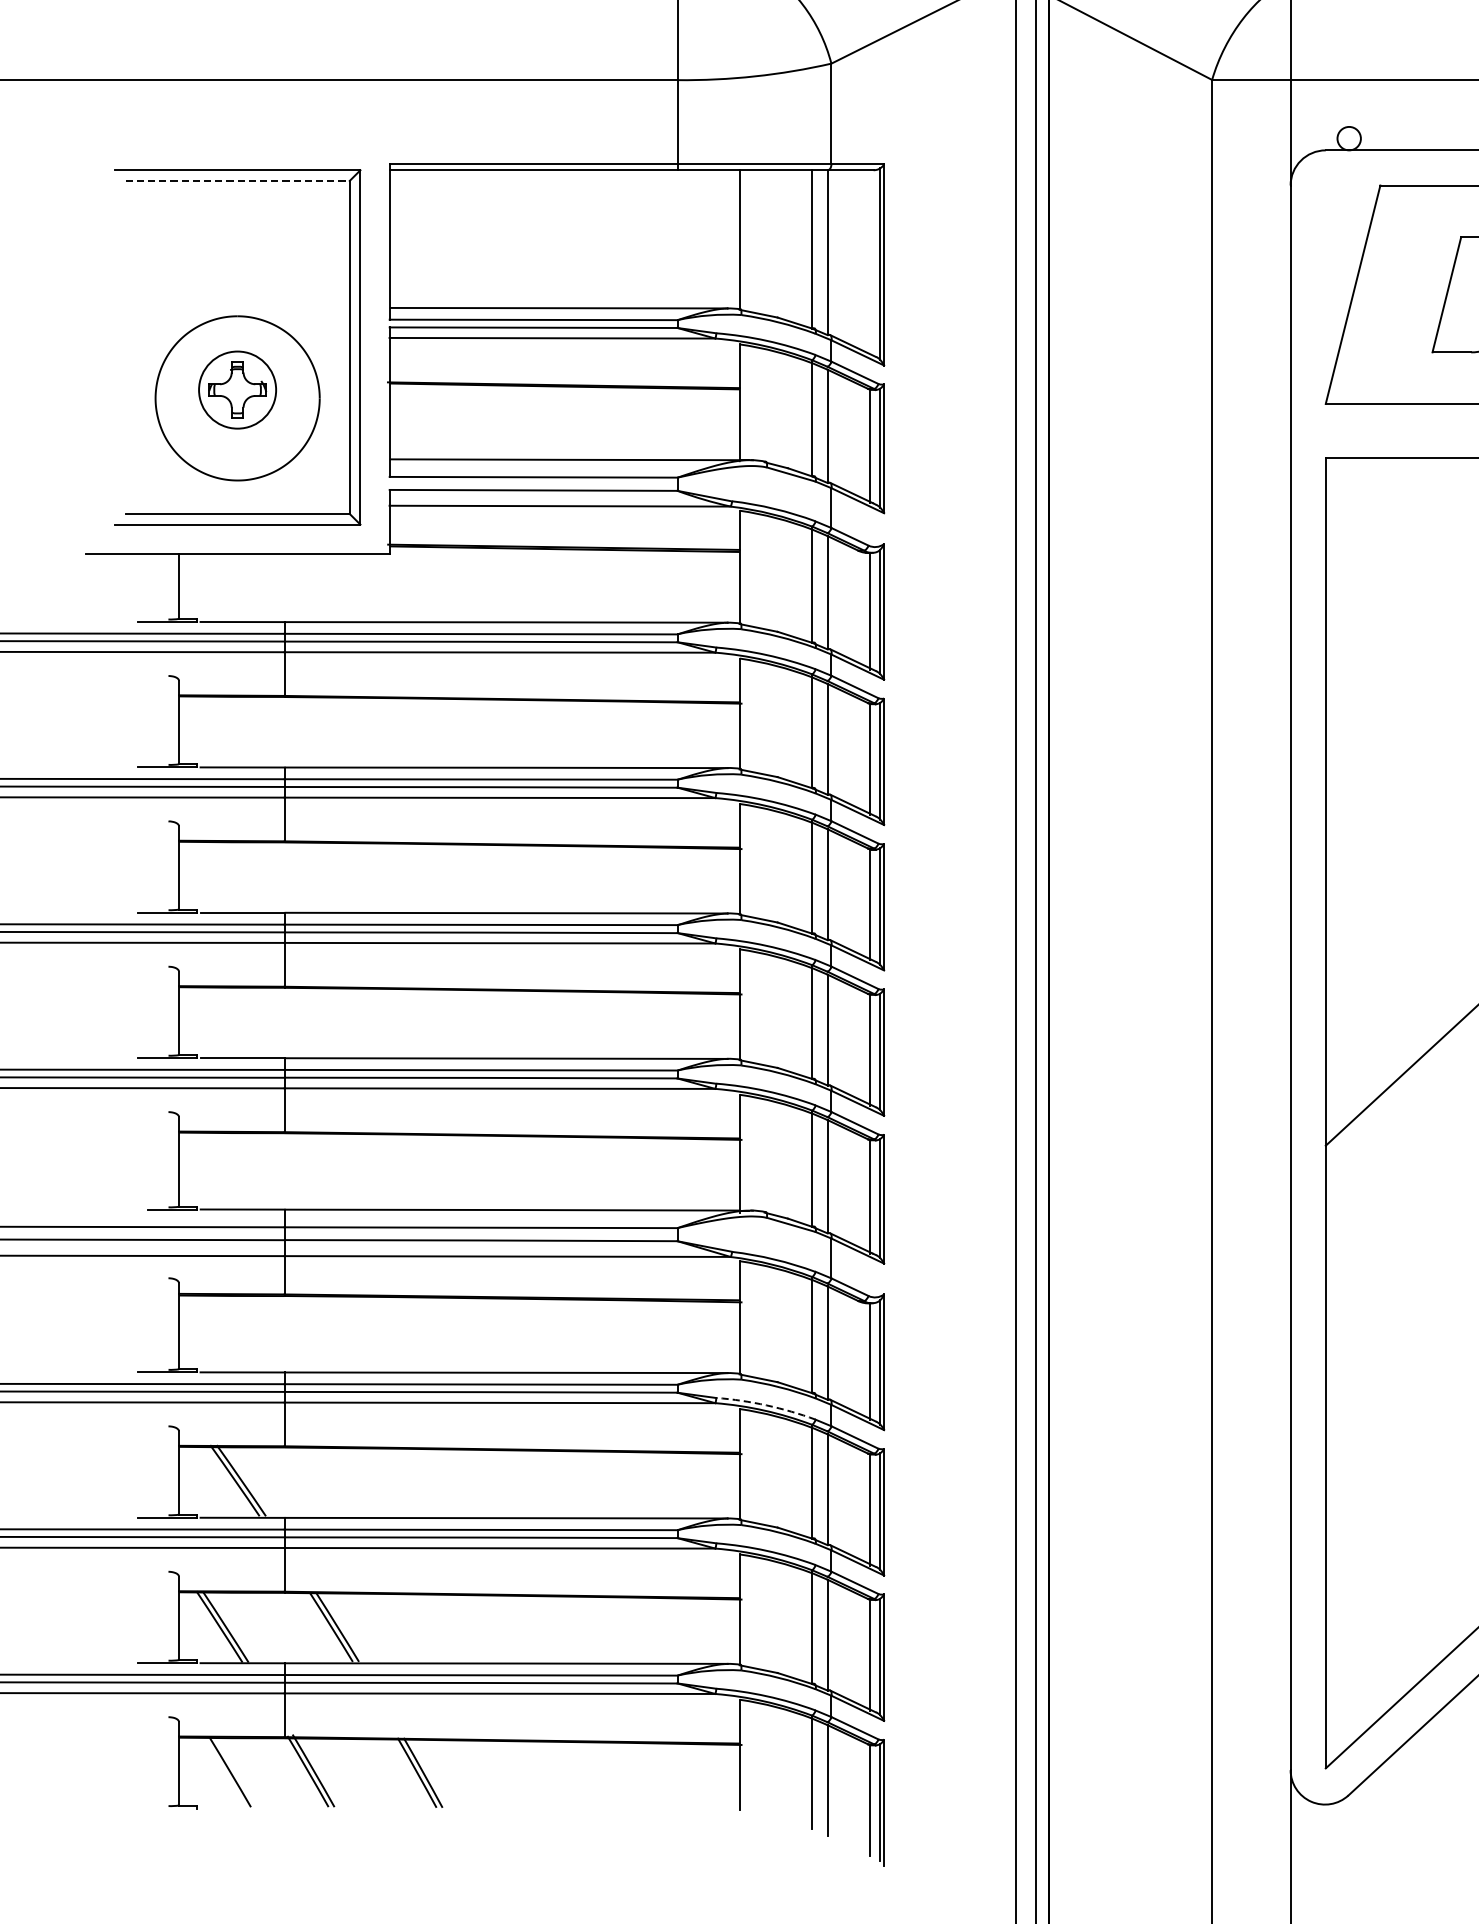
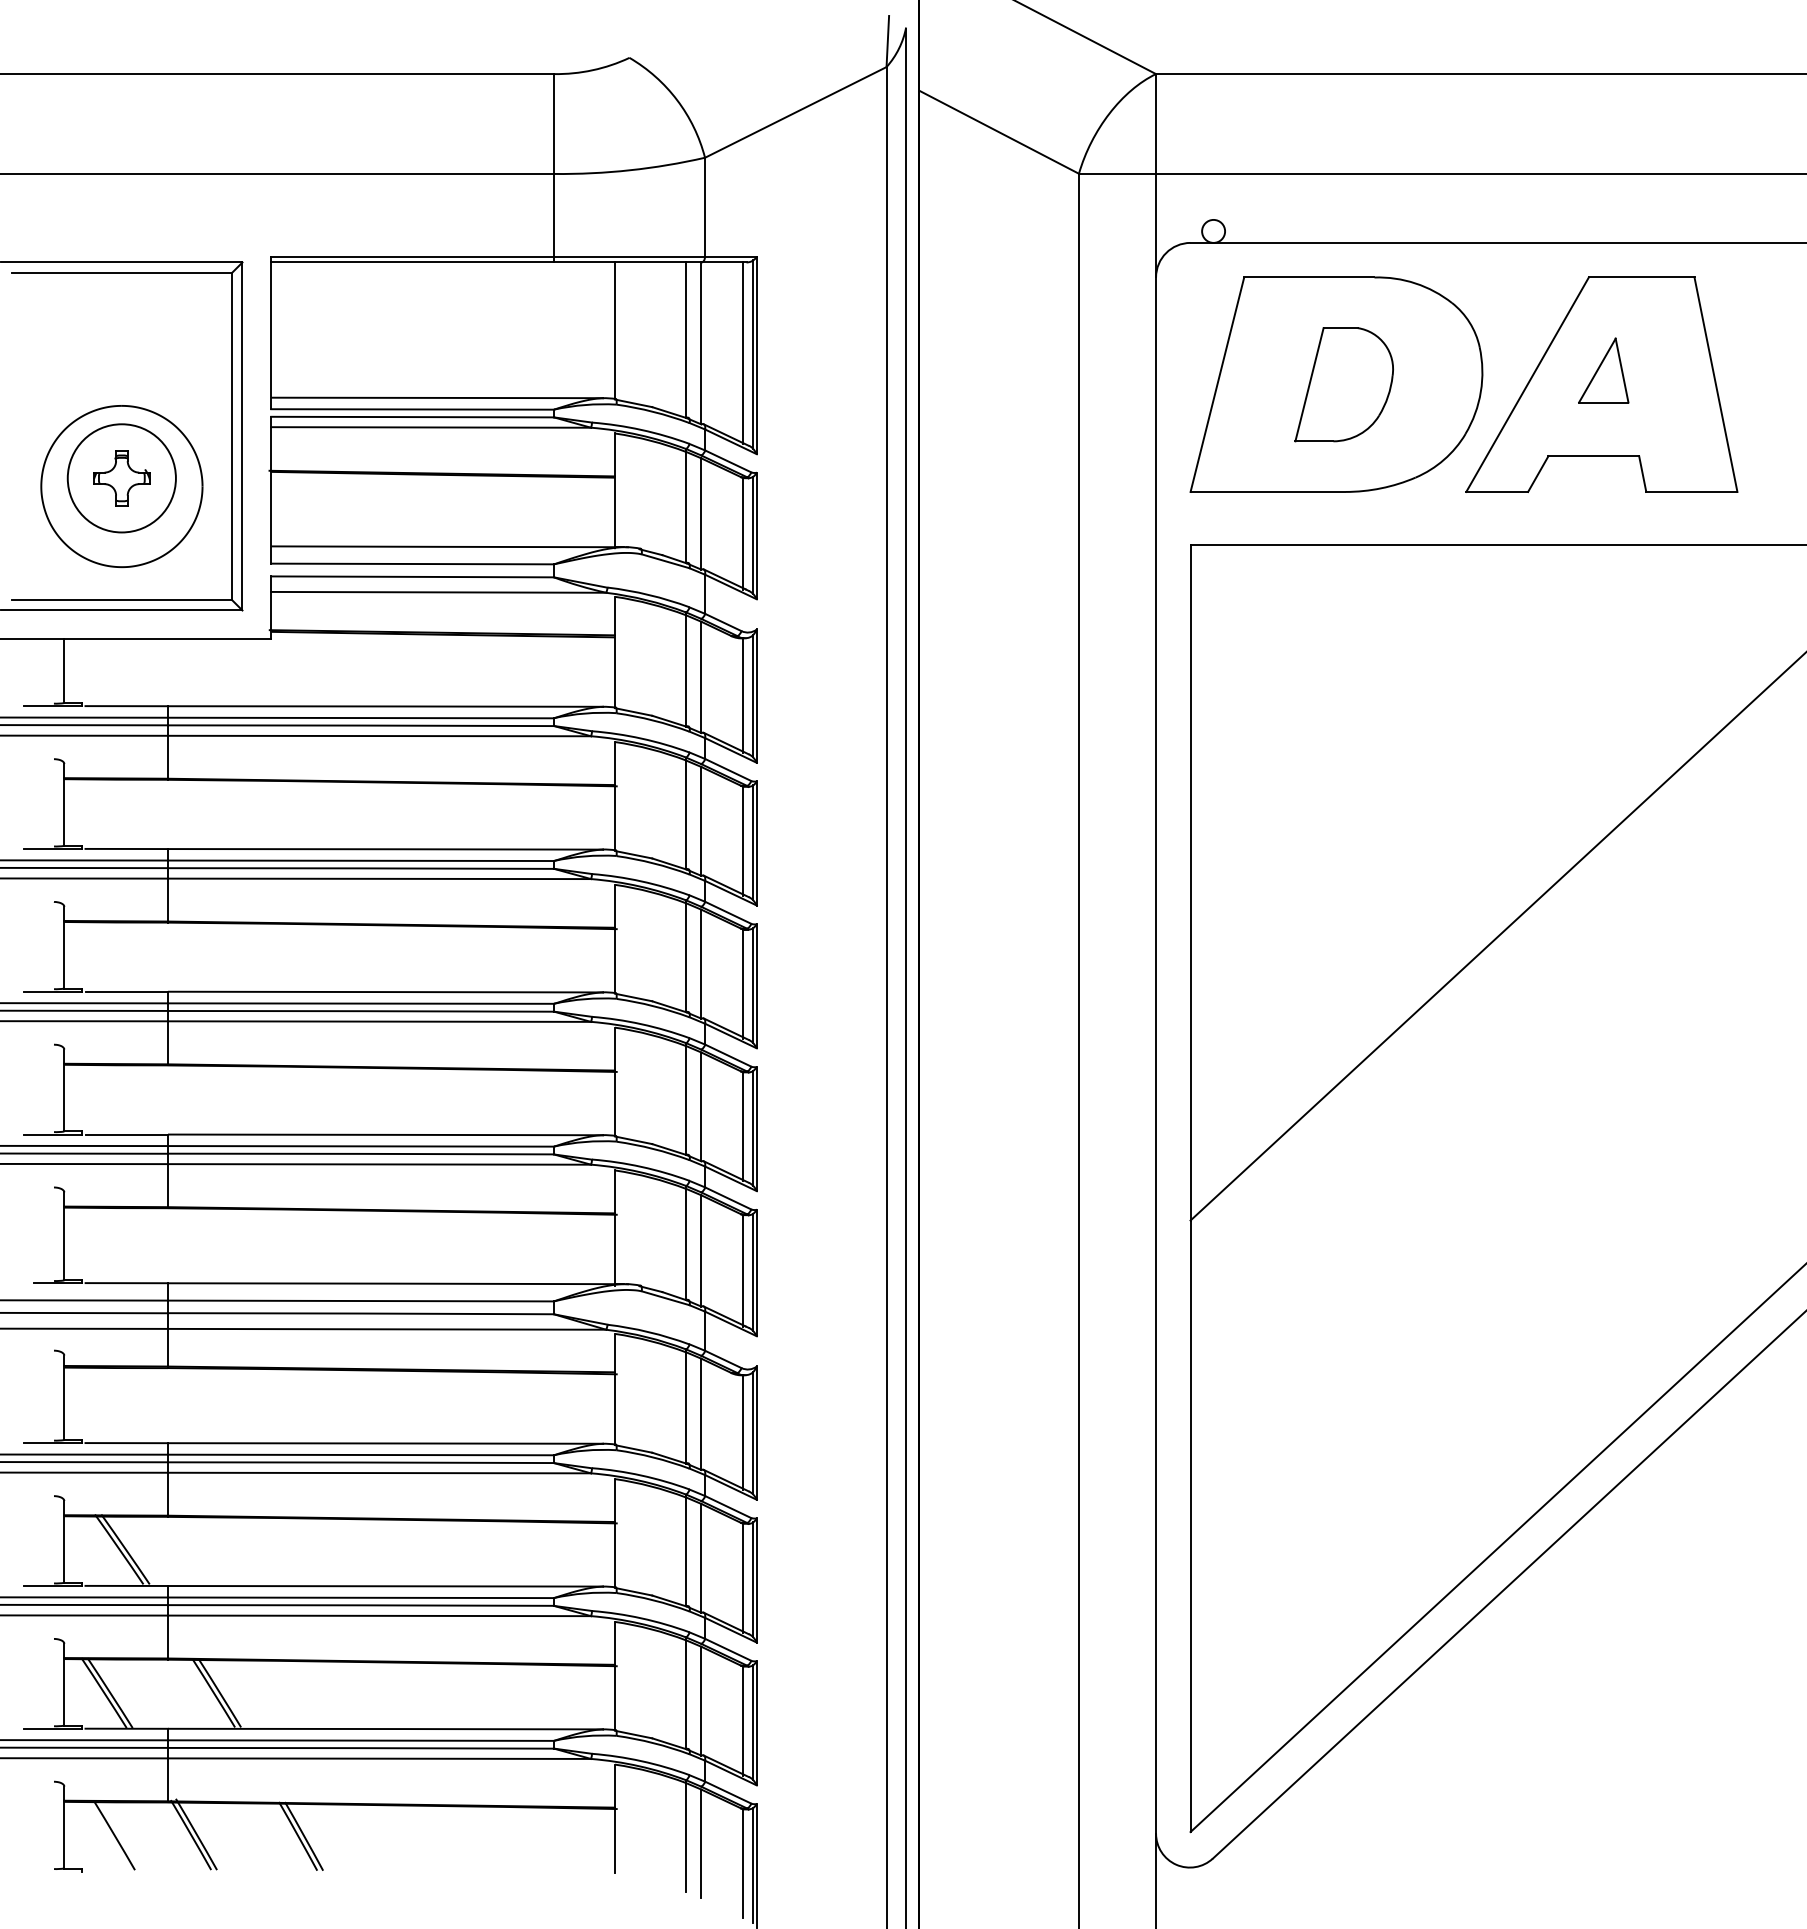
line: (238, 180) -> (122, 272), dashed -> solid
line: (870, 262) -> (743, 353), added
circle: (237, 390) -> (121, 478), size x1.43
arc: (766, 1405) -> (641, 1475), dashed -> solid

